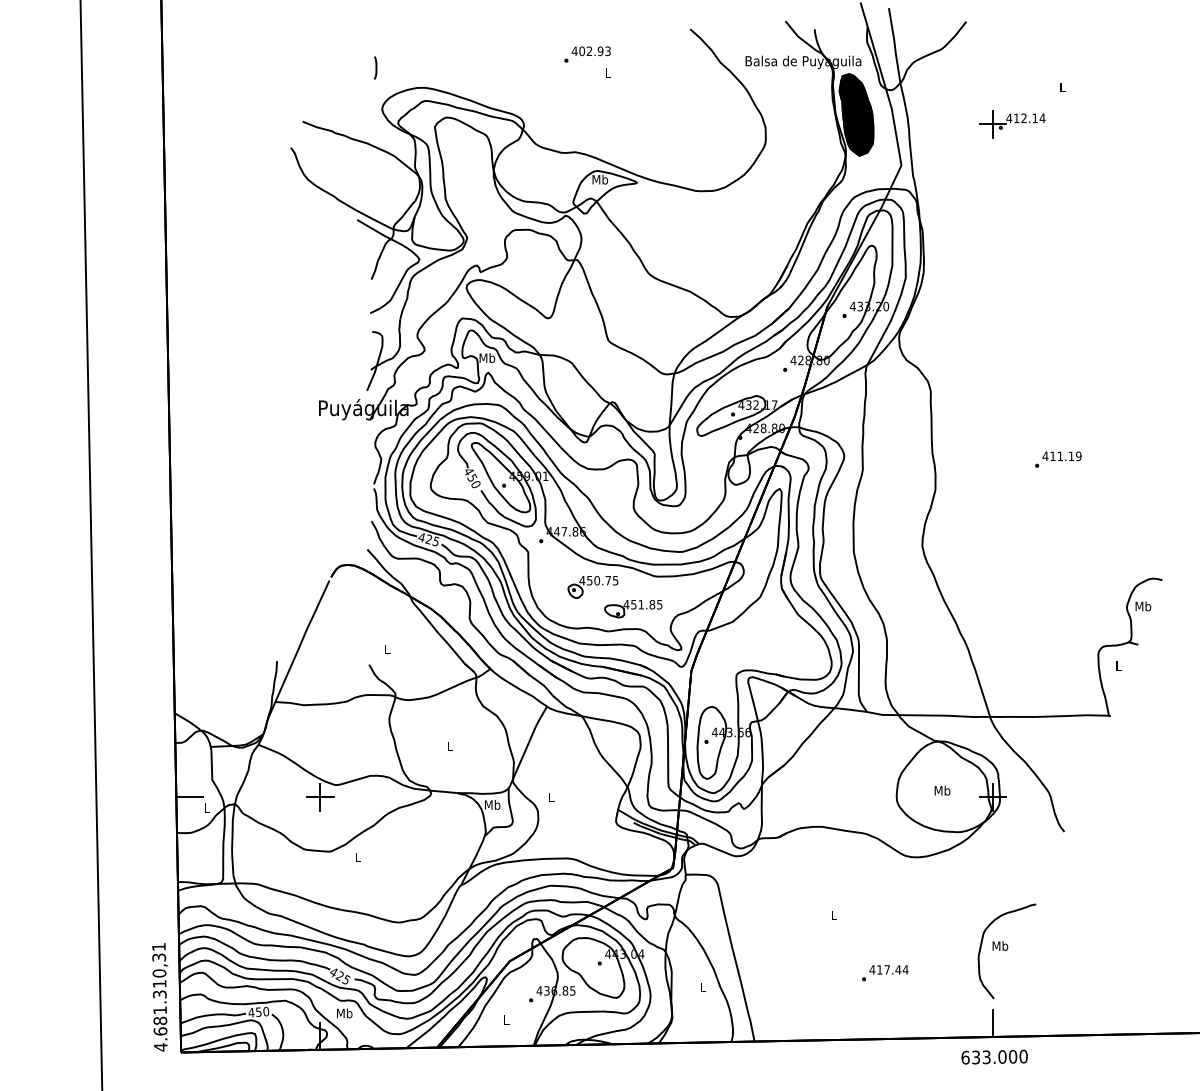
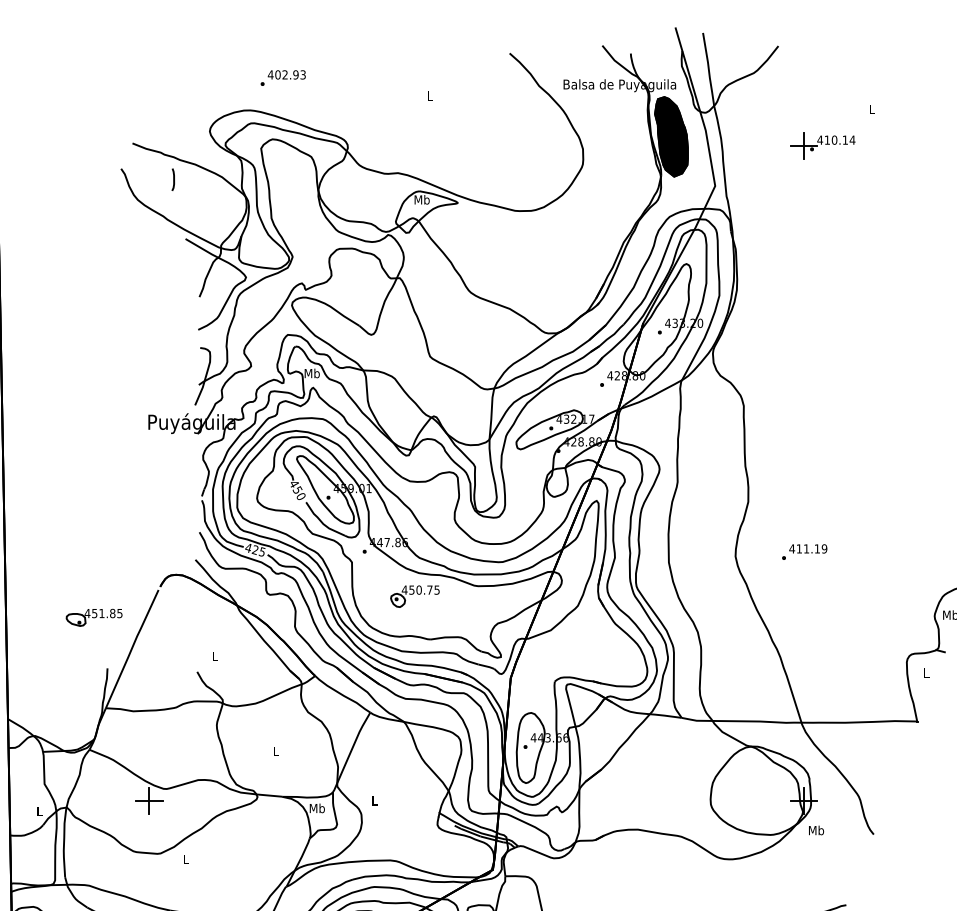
text: (587, 54) -> (283, 78), moved
line: (375, 67) -> (173, 179), moved
text: (1023, 118) -> (834, 140), 412.14 -> 410.14
text: (1058, 459) -> (804, 551), moved
part: (633, 609) -> (94, 618), moved
text: (942, 790) -> (816, 830), moved
line: (189, 797) -> (22, 801), removed

